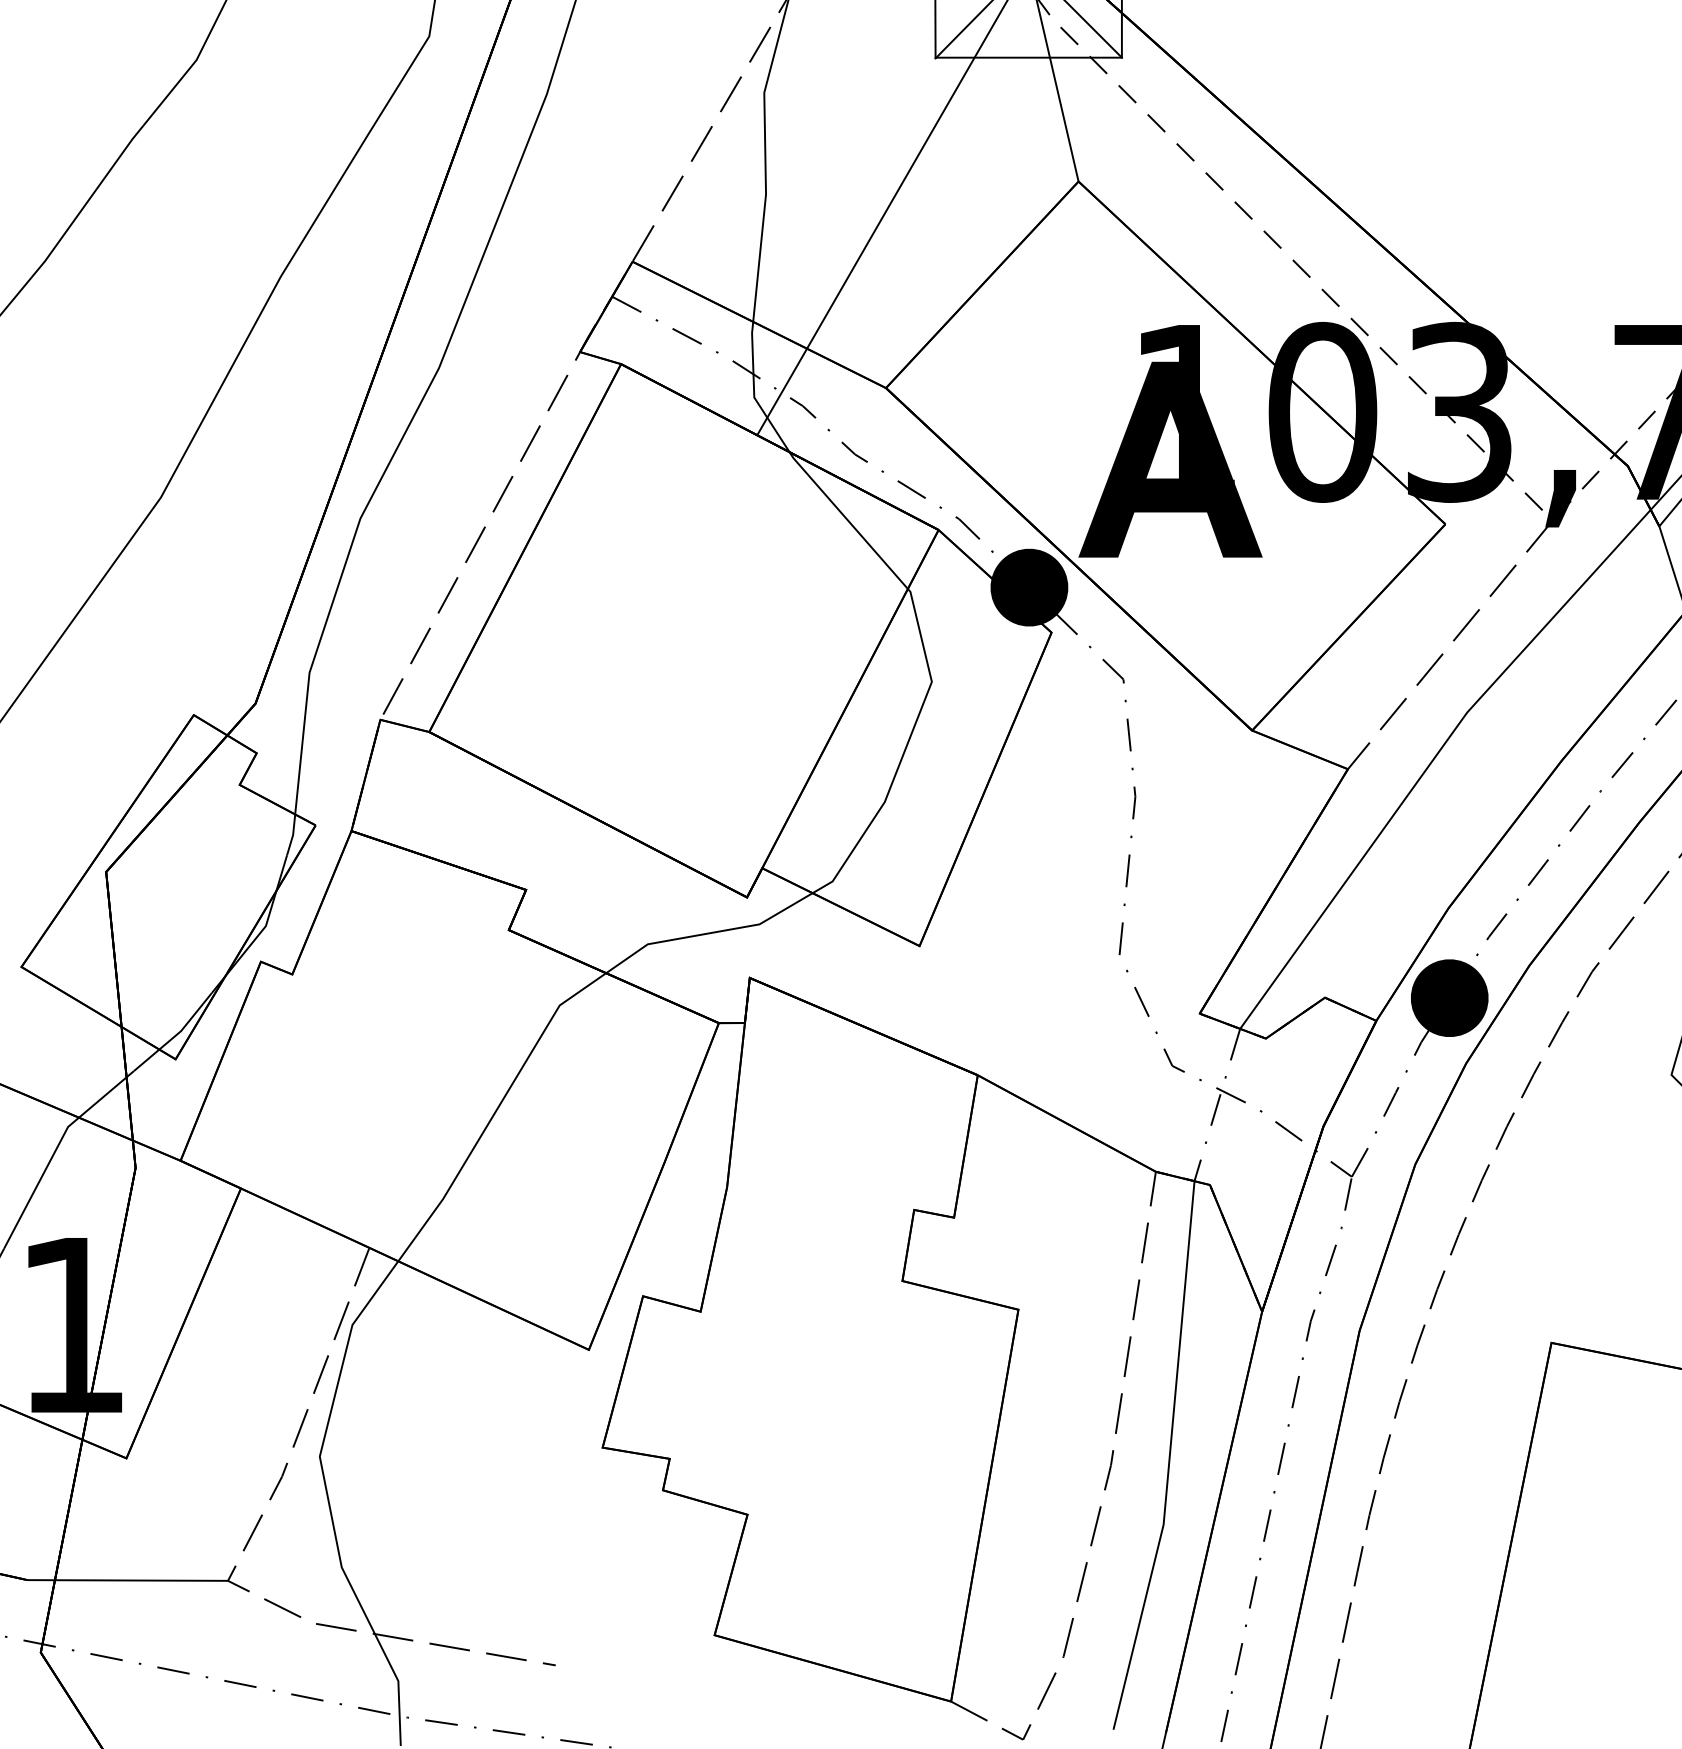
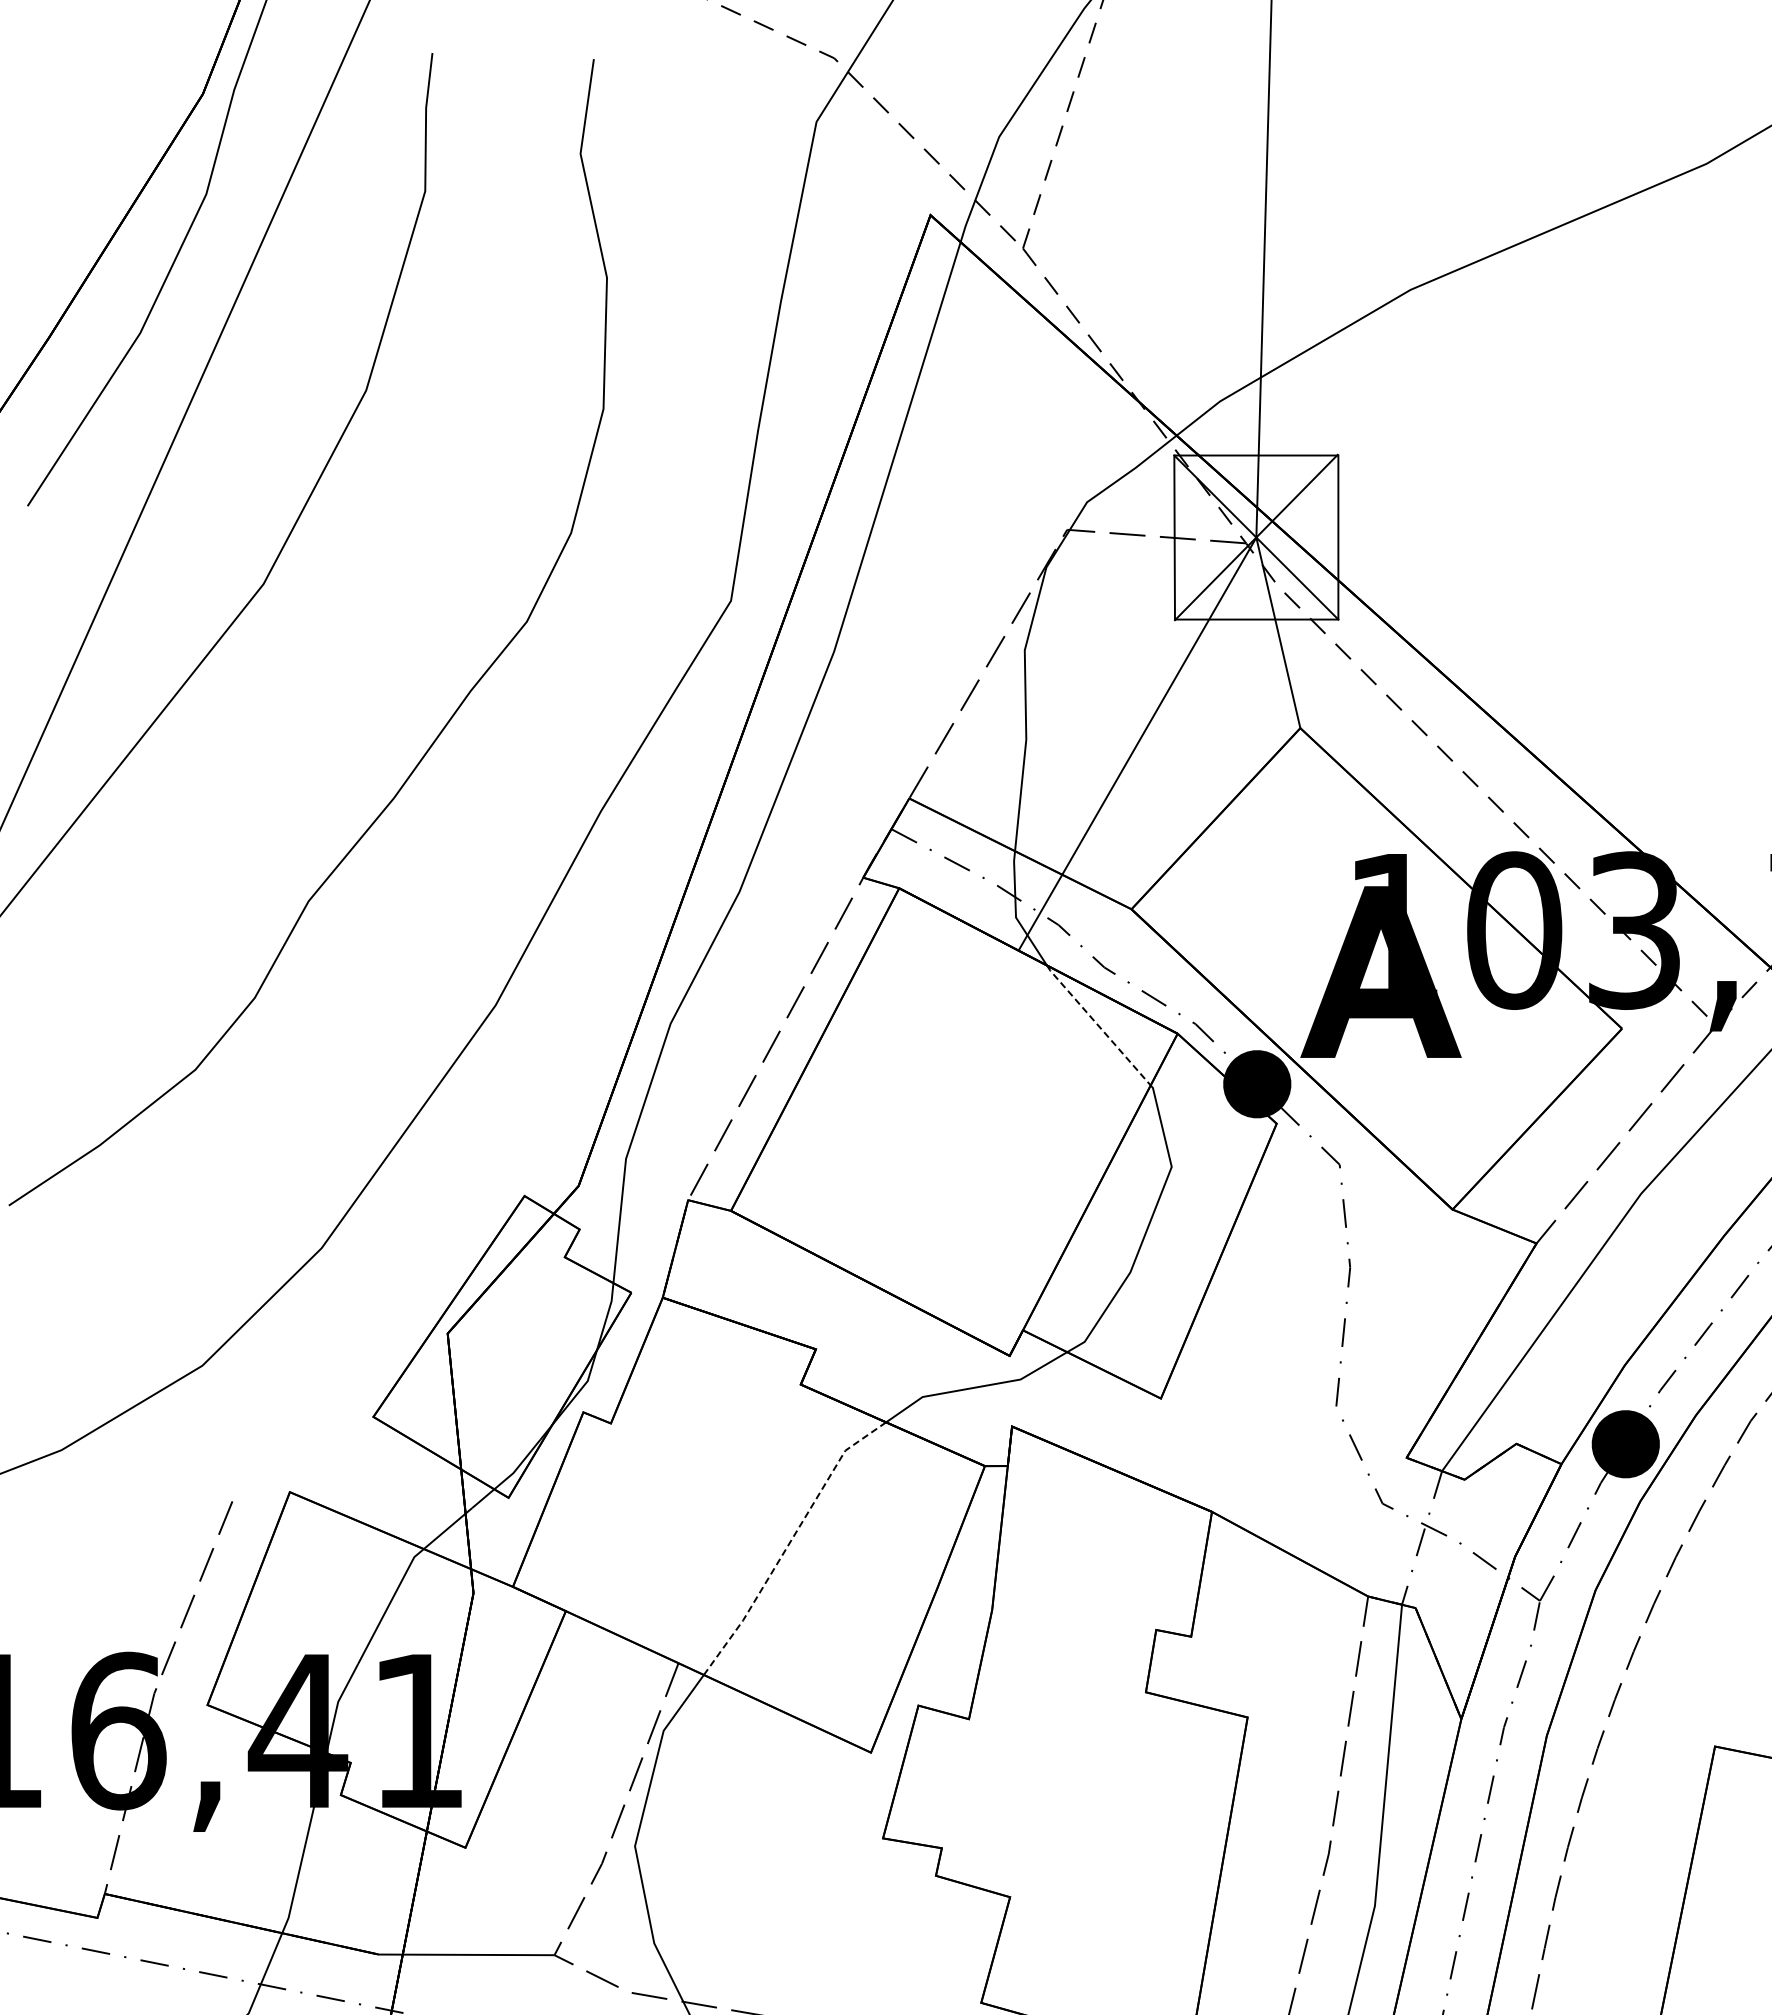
line: (848, 520) -> (1098, 1025), solid -> dashed
line: (495, 1111) -> (789, 1543), solid -> dashed

